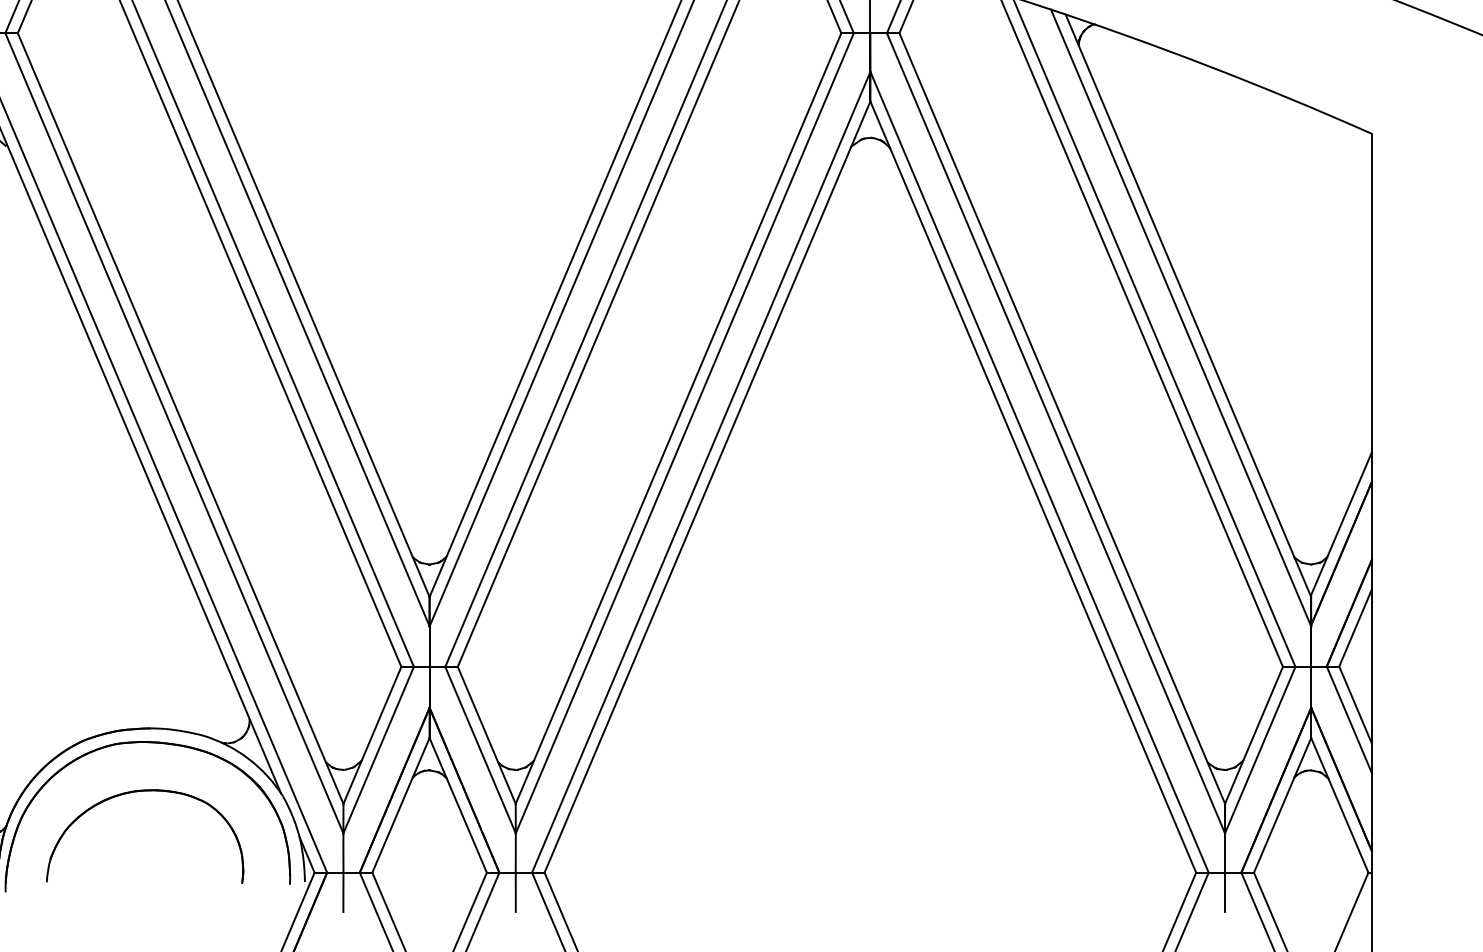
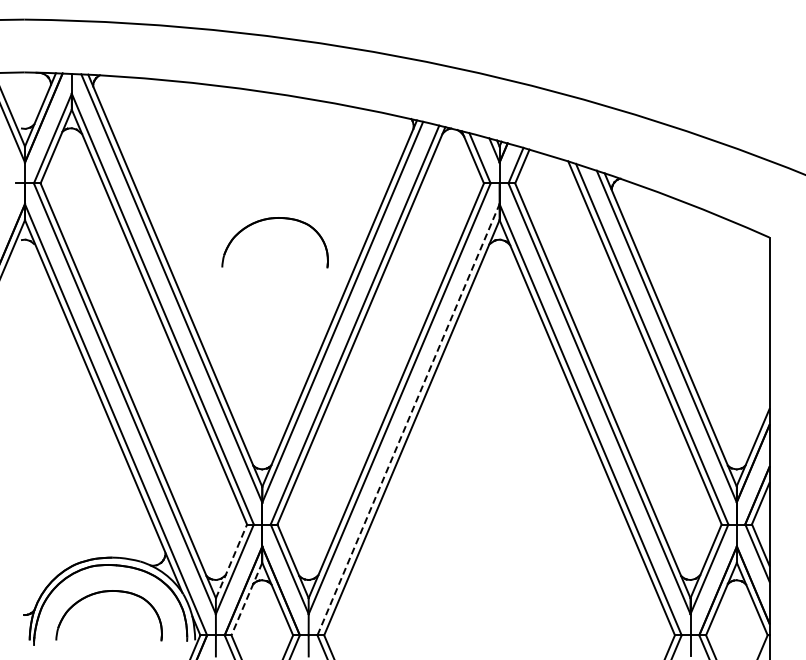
part: (452, 100) -> (274, 219), added
line: (701, 471) -> (408, 419), solid -> dashed
line: (372, 733) -> (231, 560), solid -> dashed
line: (400, 806) -> (246, 599), solid -> dashed

